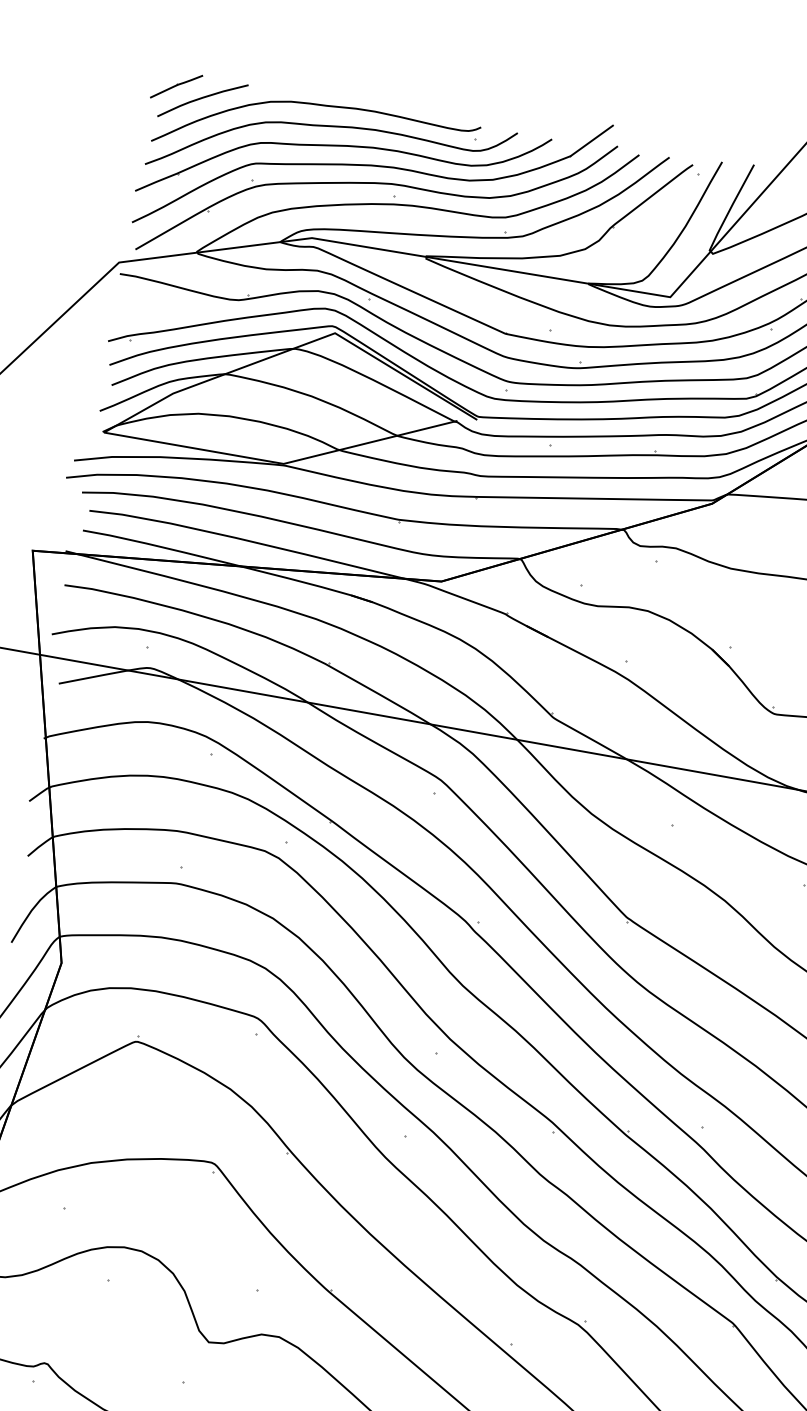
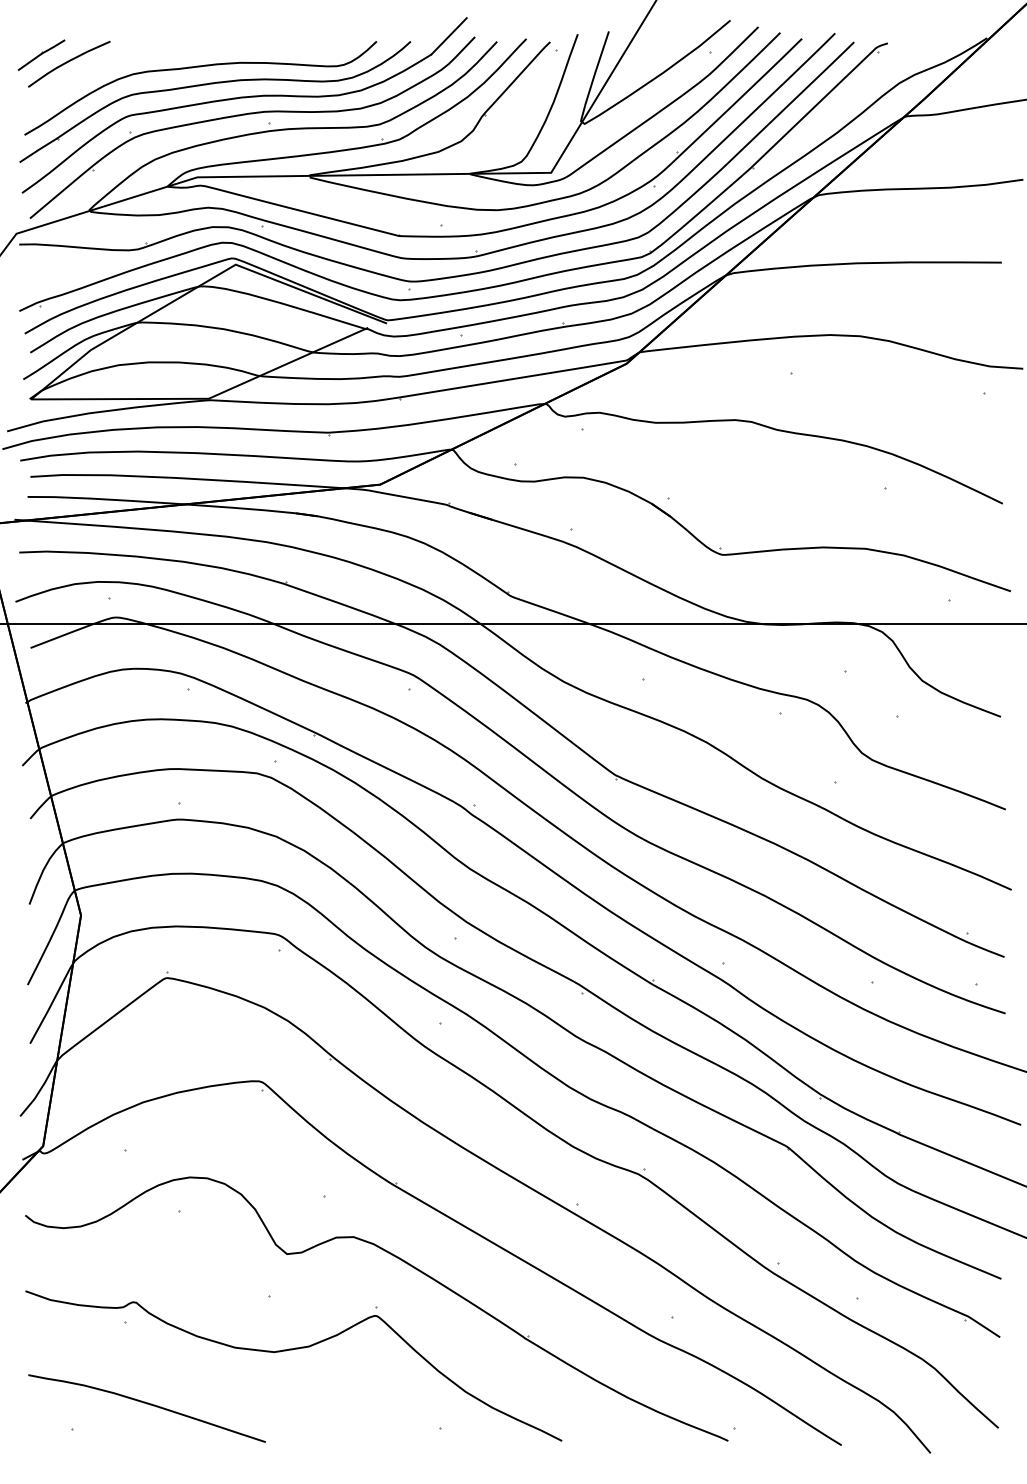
part: (321, 106) -> (183, 49), removed

